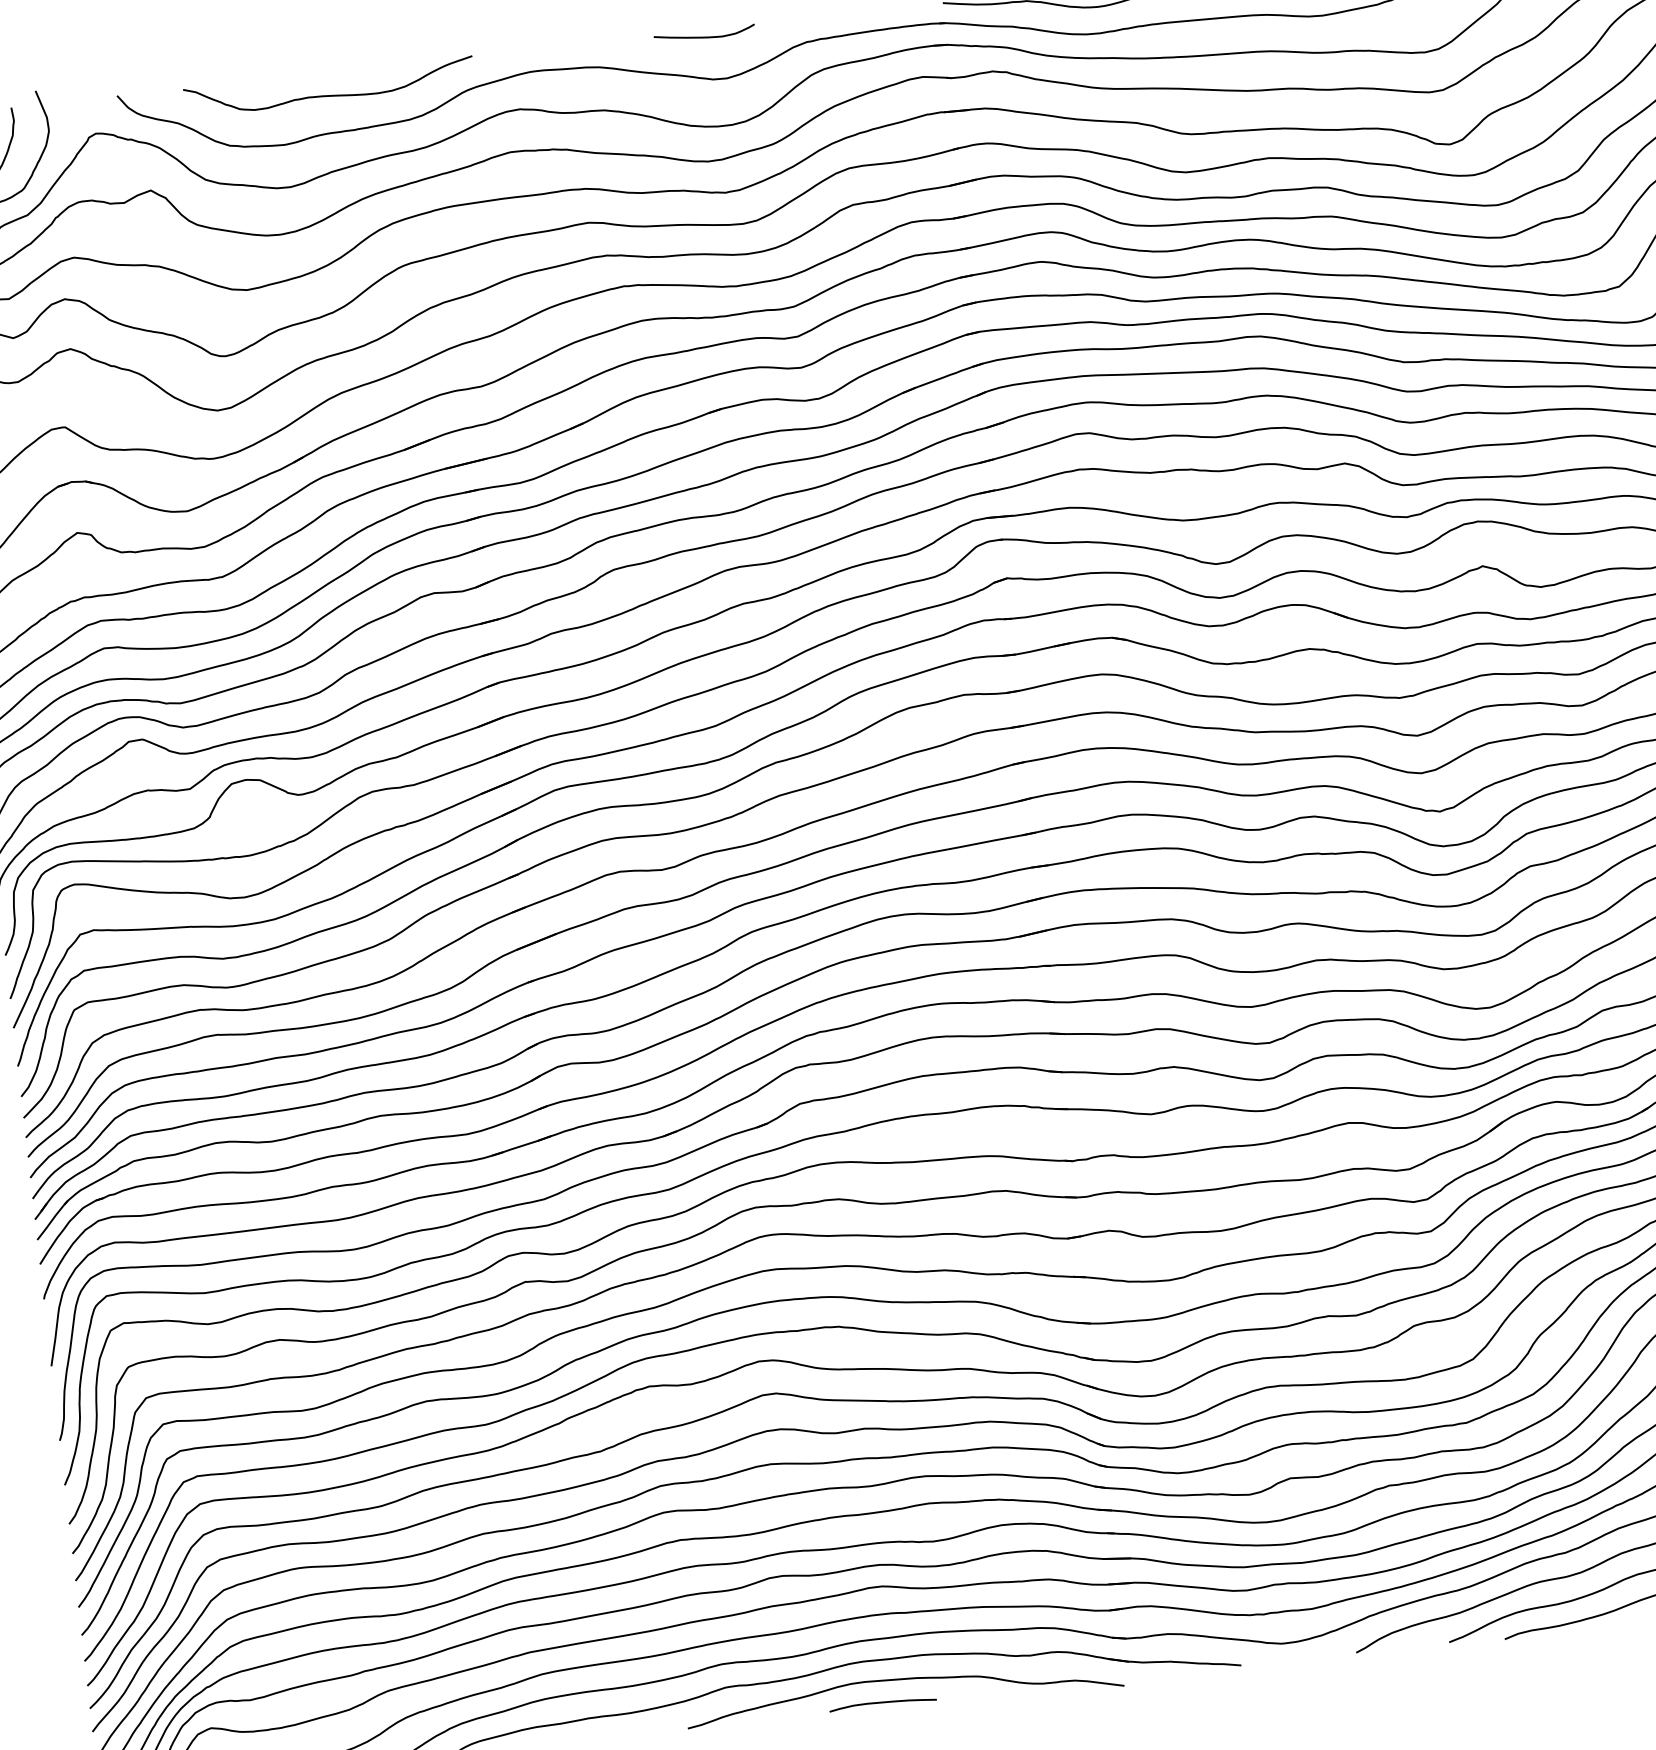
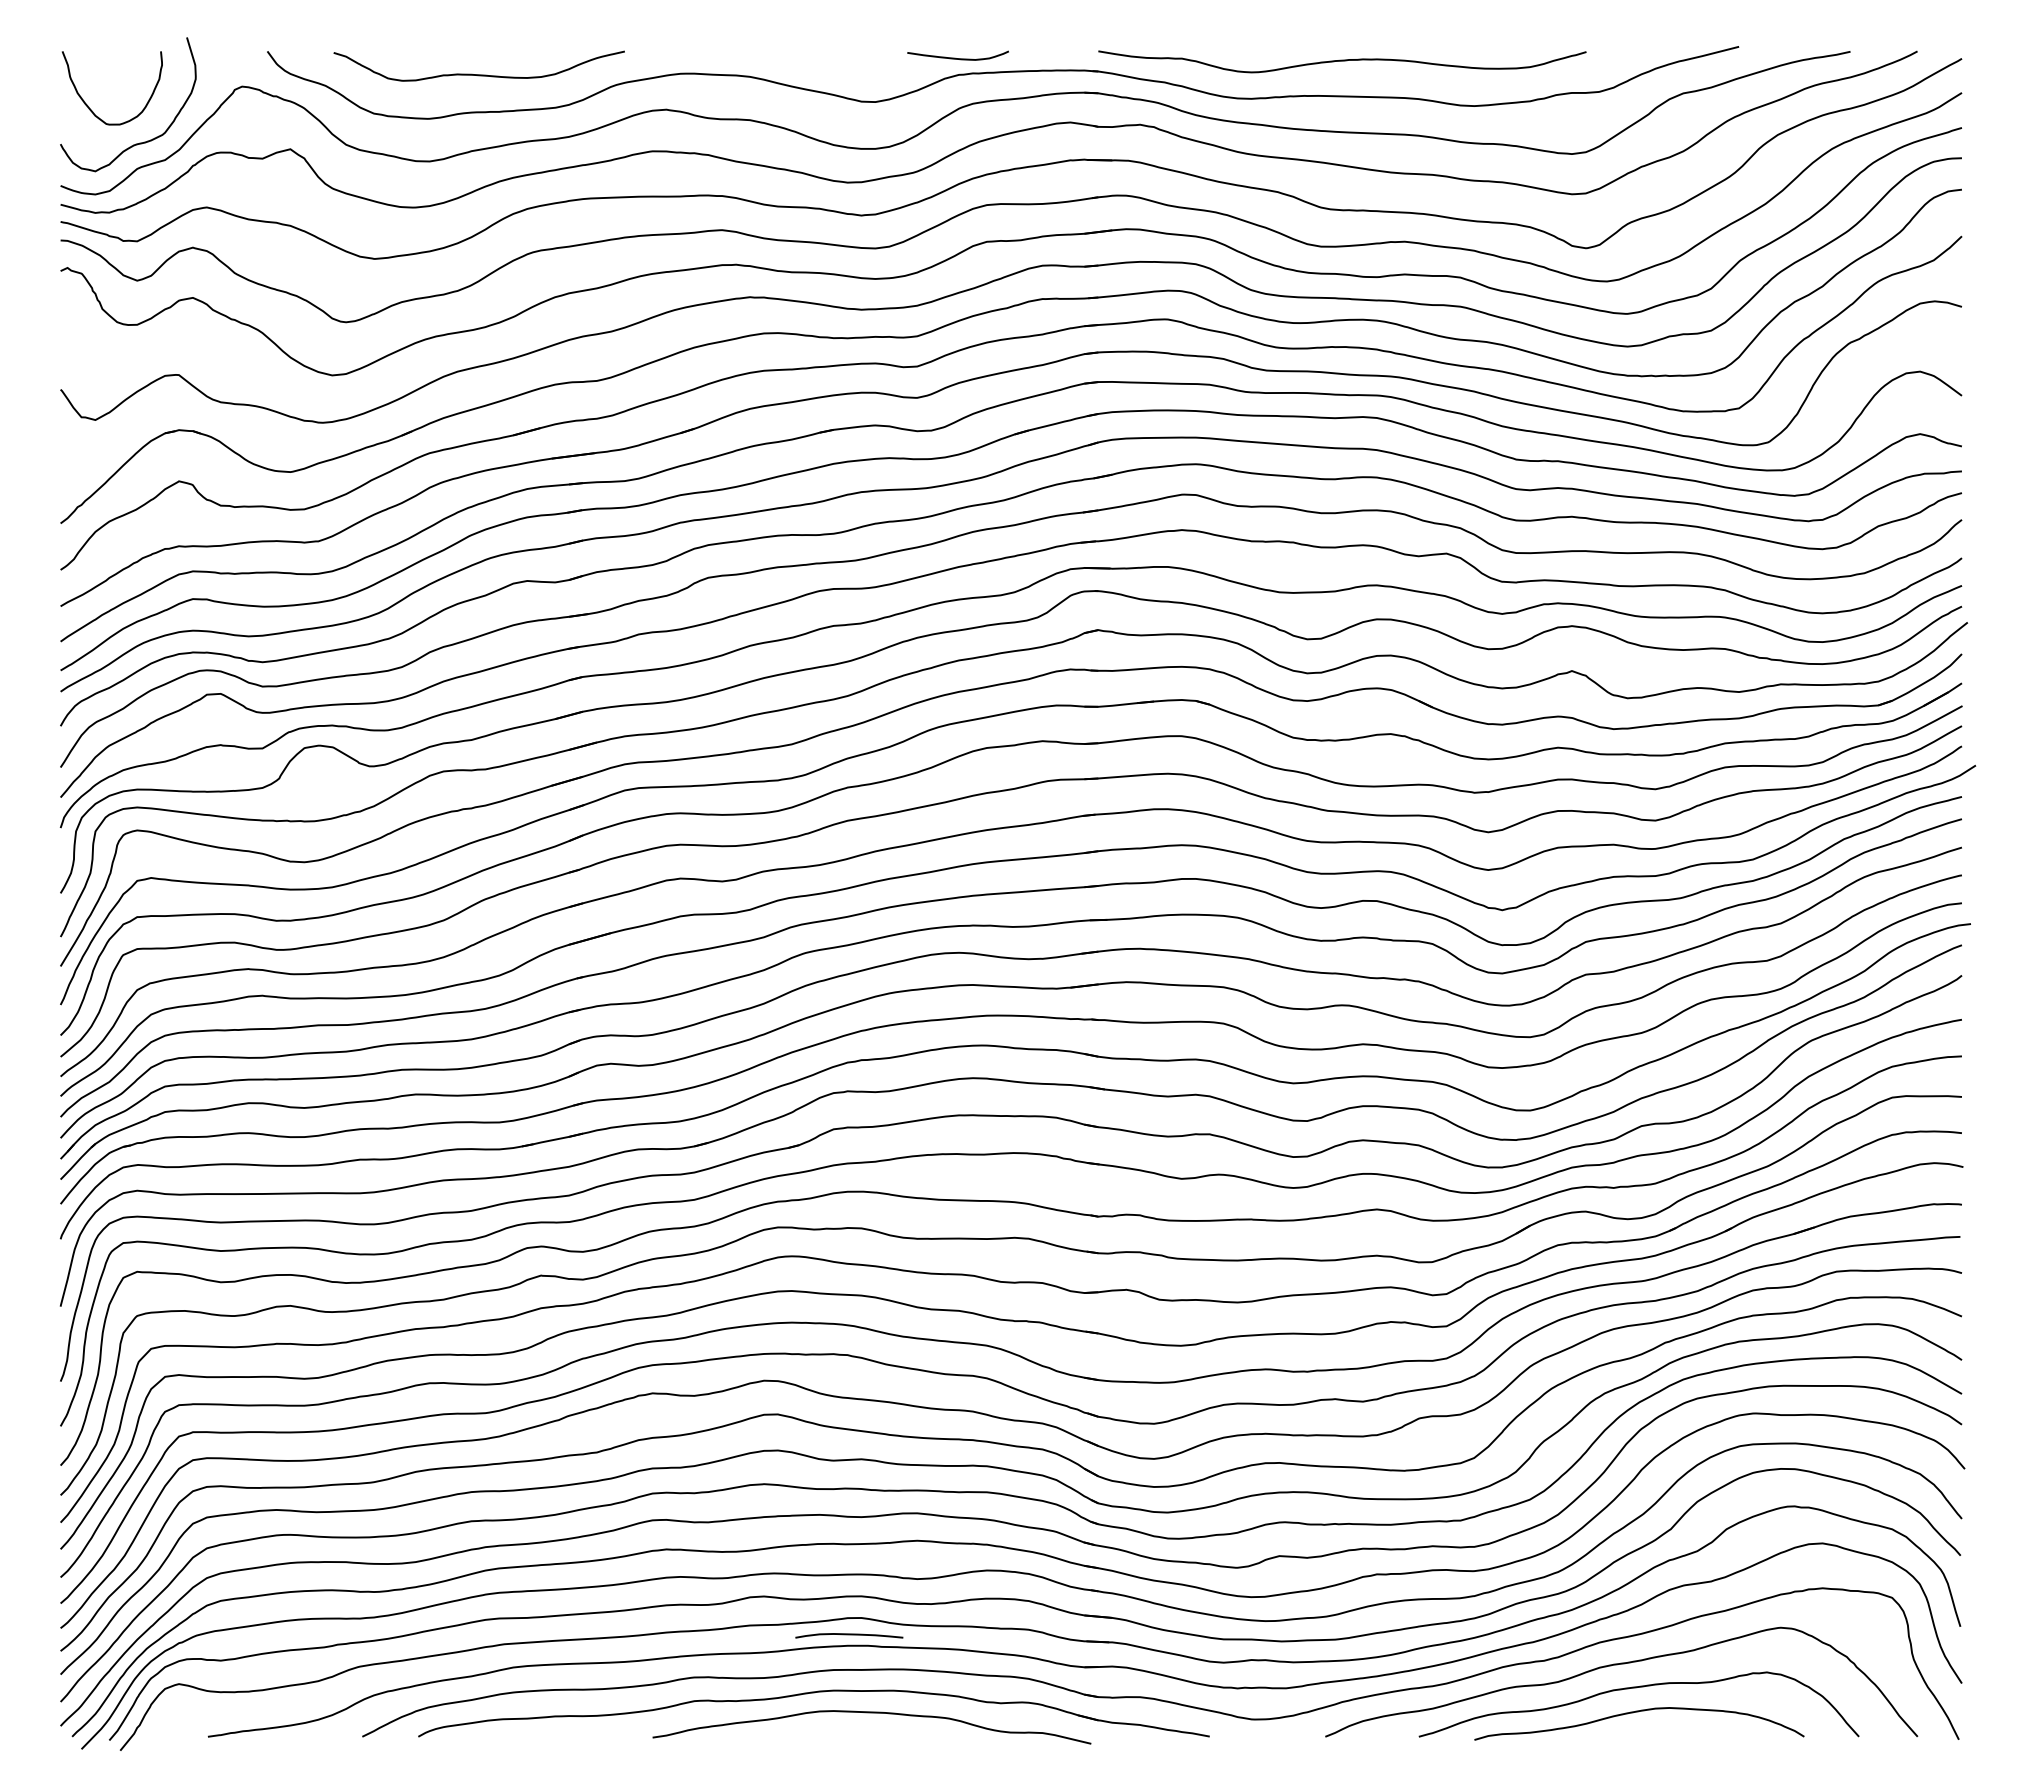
curve: (702, 36) -> (955, 57), moved
curve: (883, 1703) -> (849, 1635), moved

